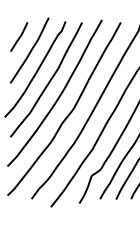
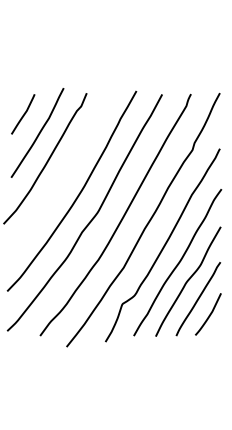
curve: (48, 81) -> (63, 175), removed

